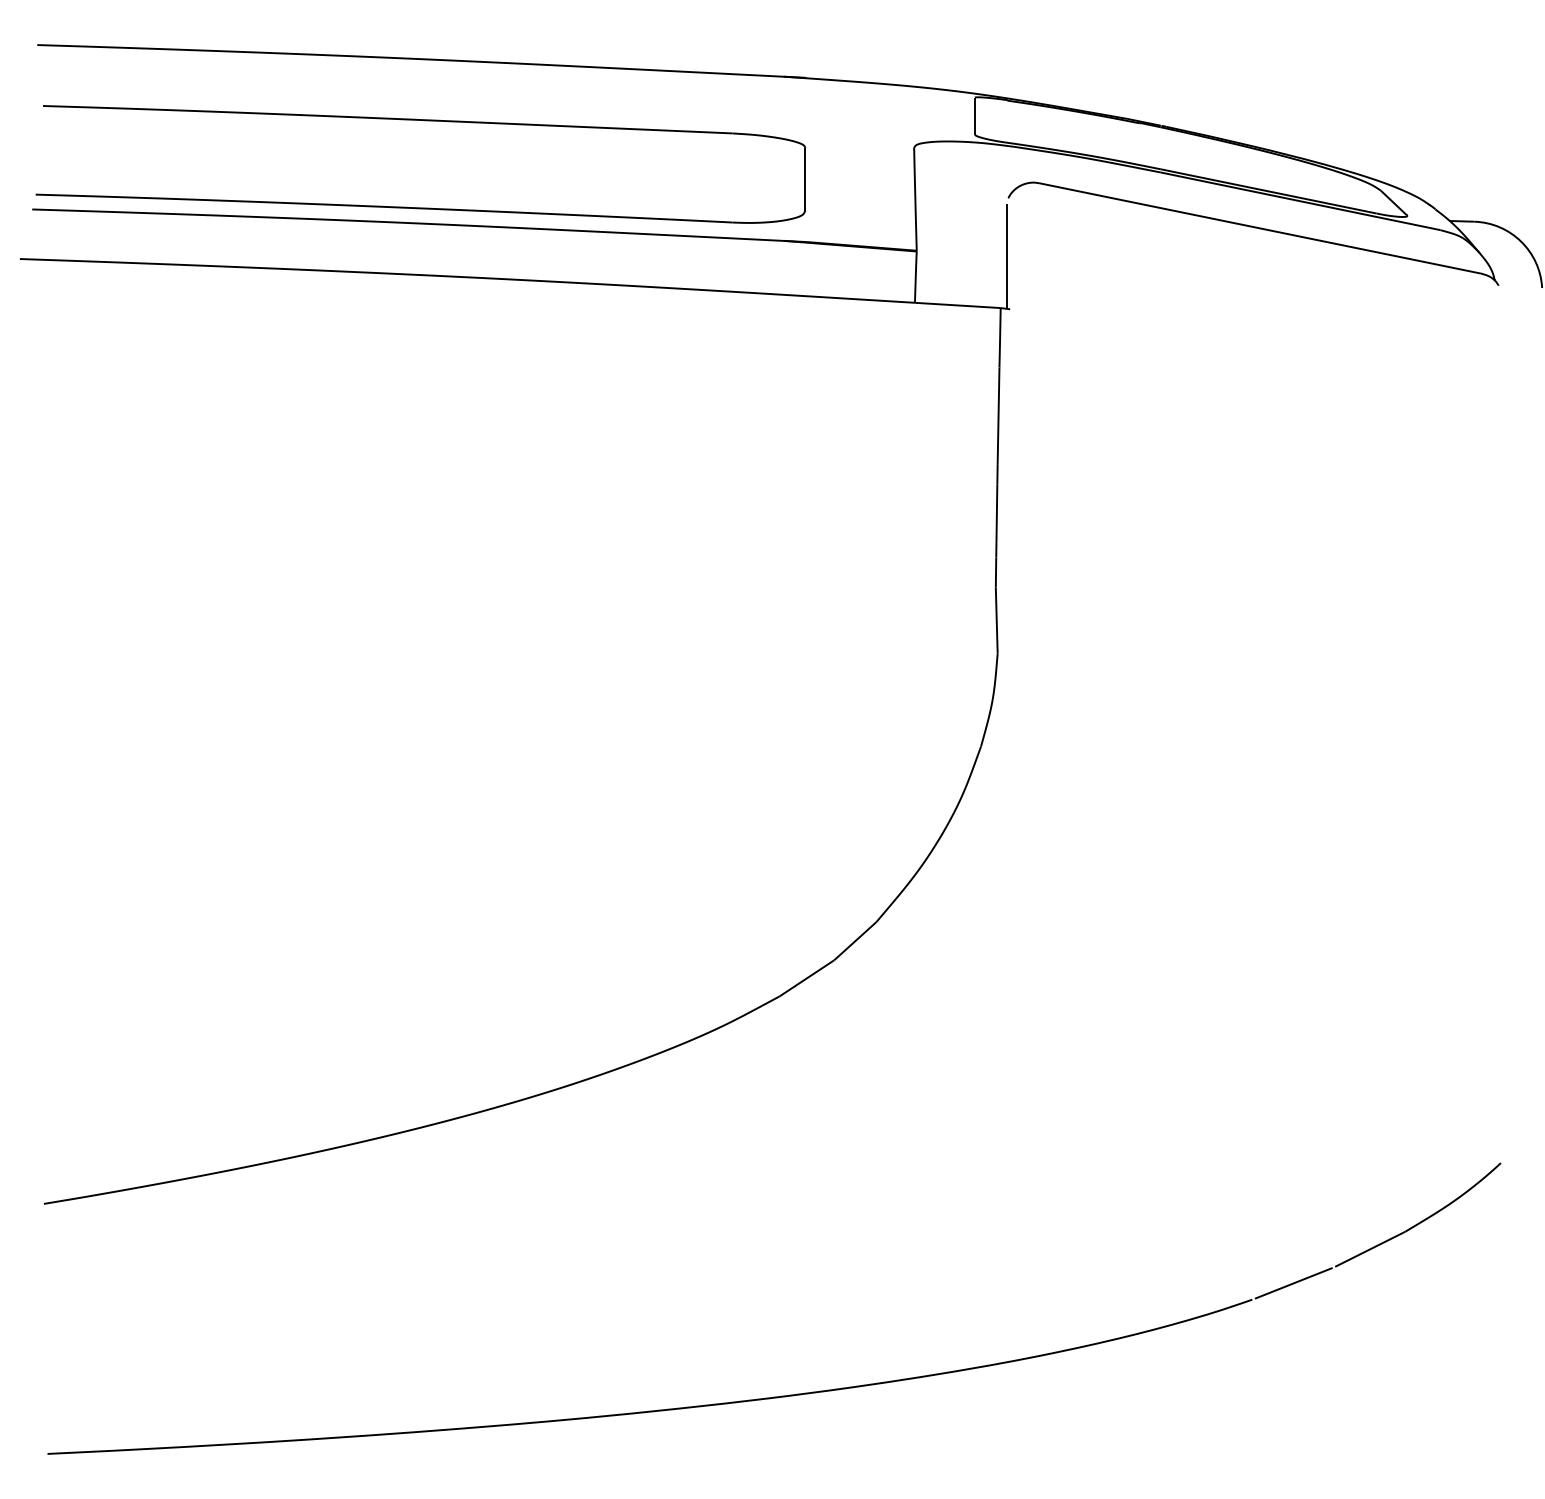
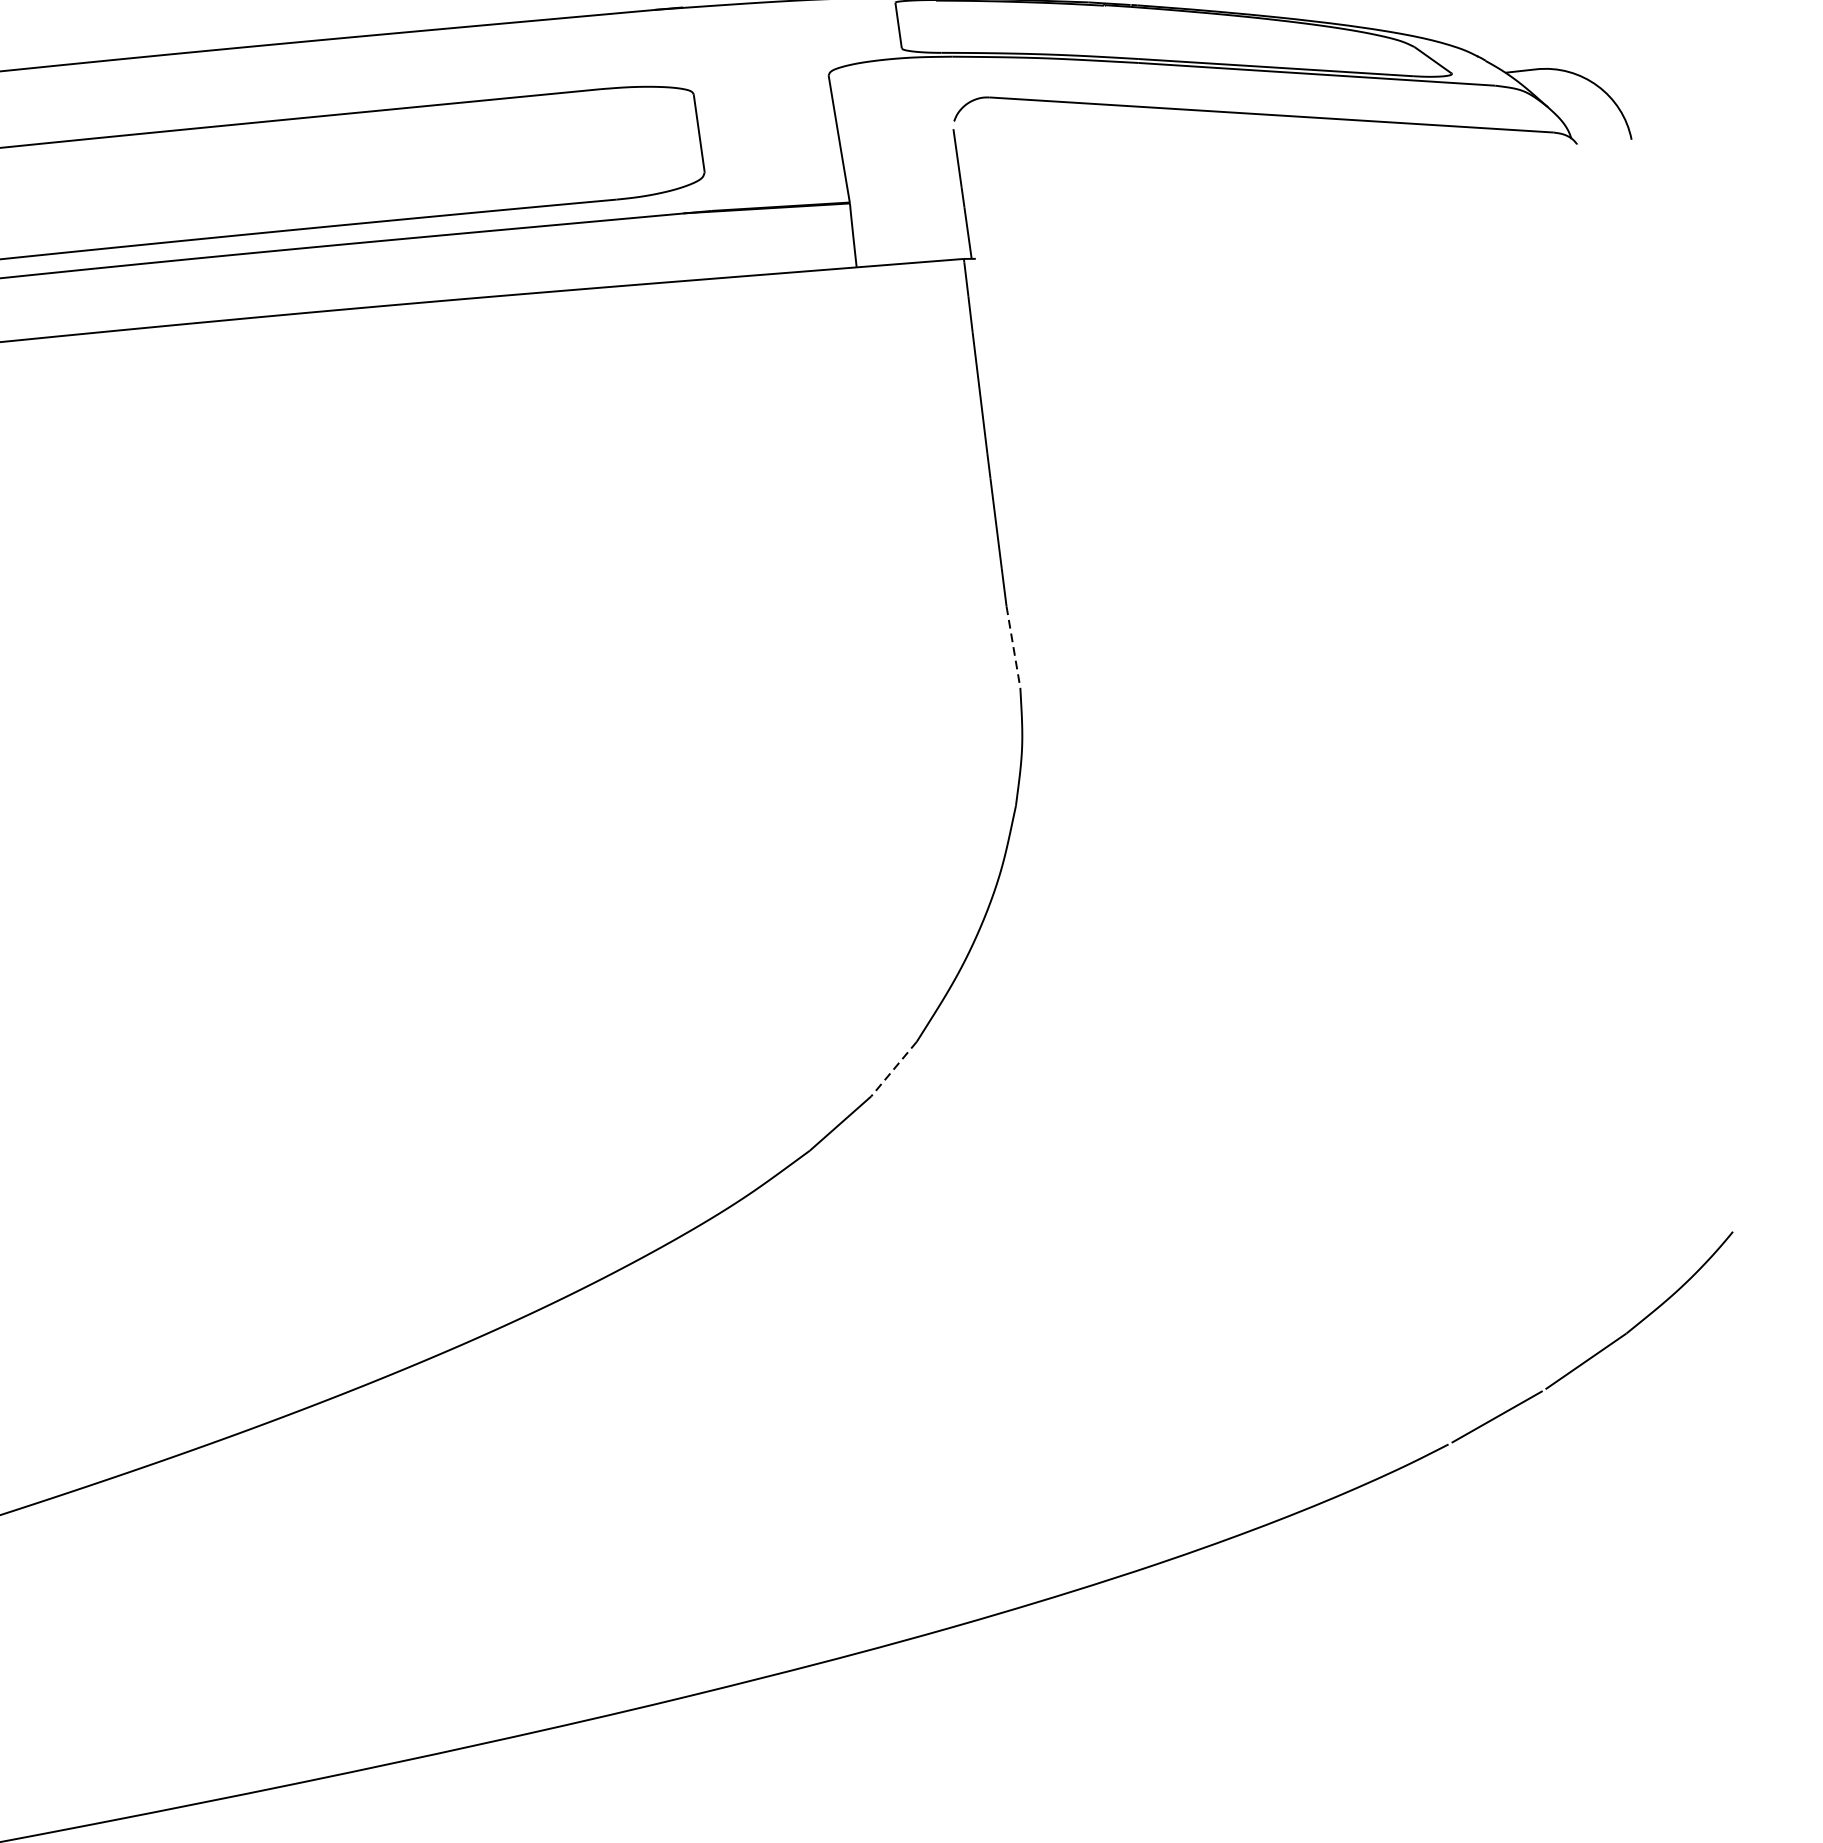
line: (996, 621) -> (1013, 648), solid -> dashed
line: (854, 941) -> (892, 1069), solid -> dashed

